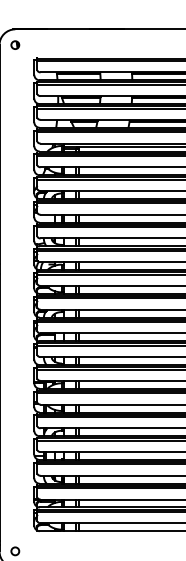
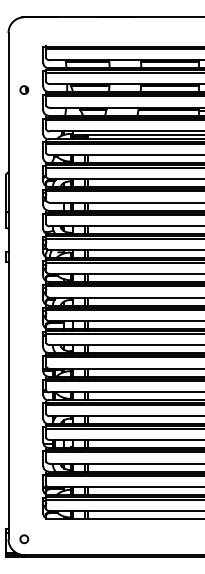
part: (15, 44) -> (24, 89), moved

